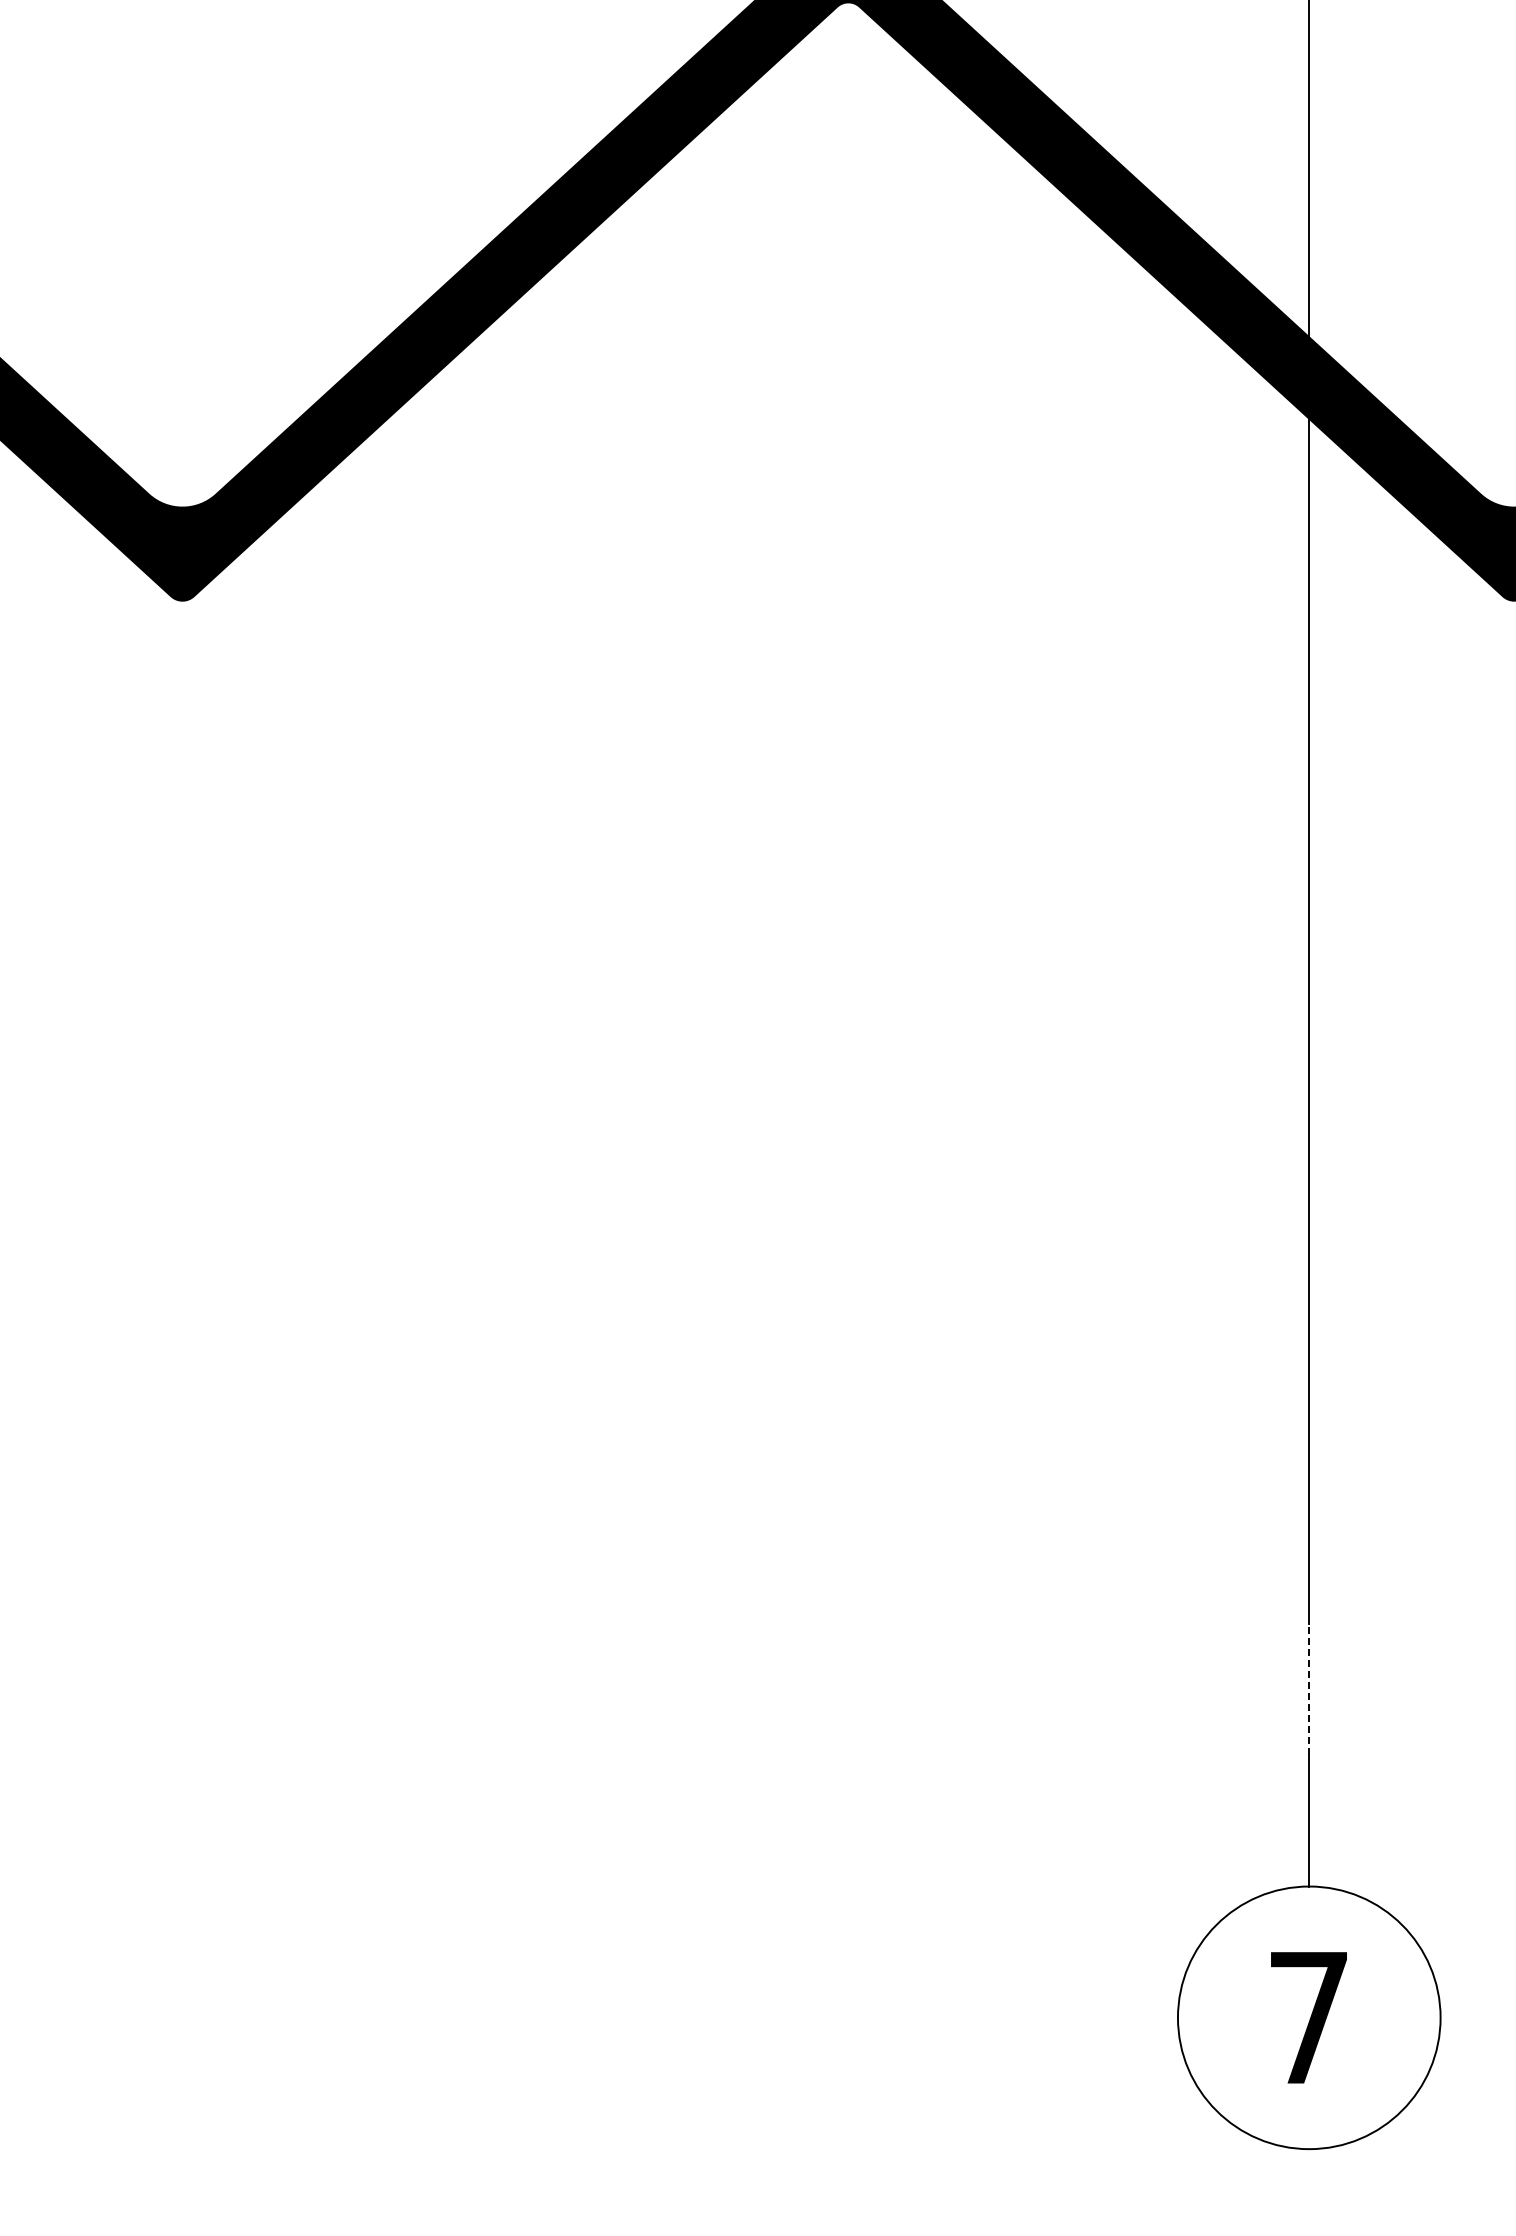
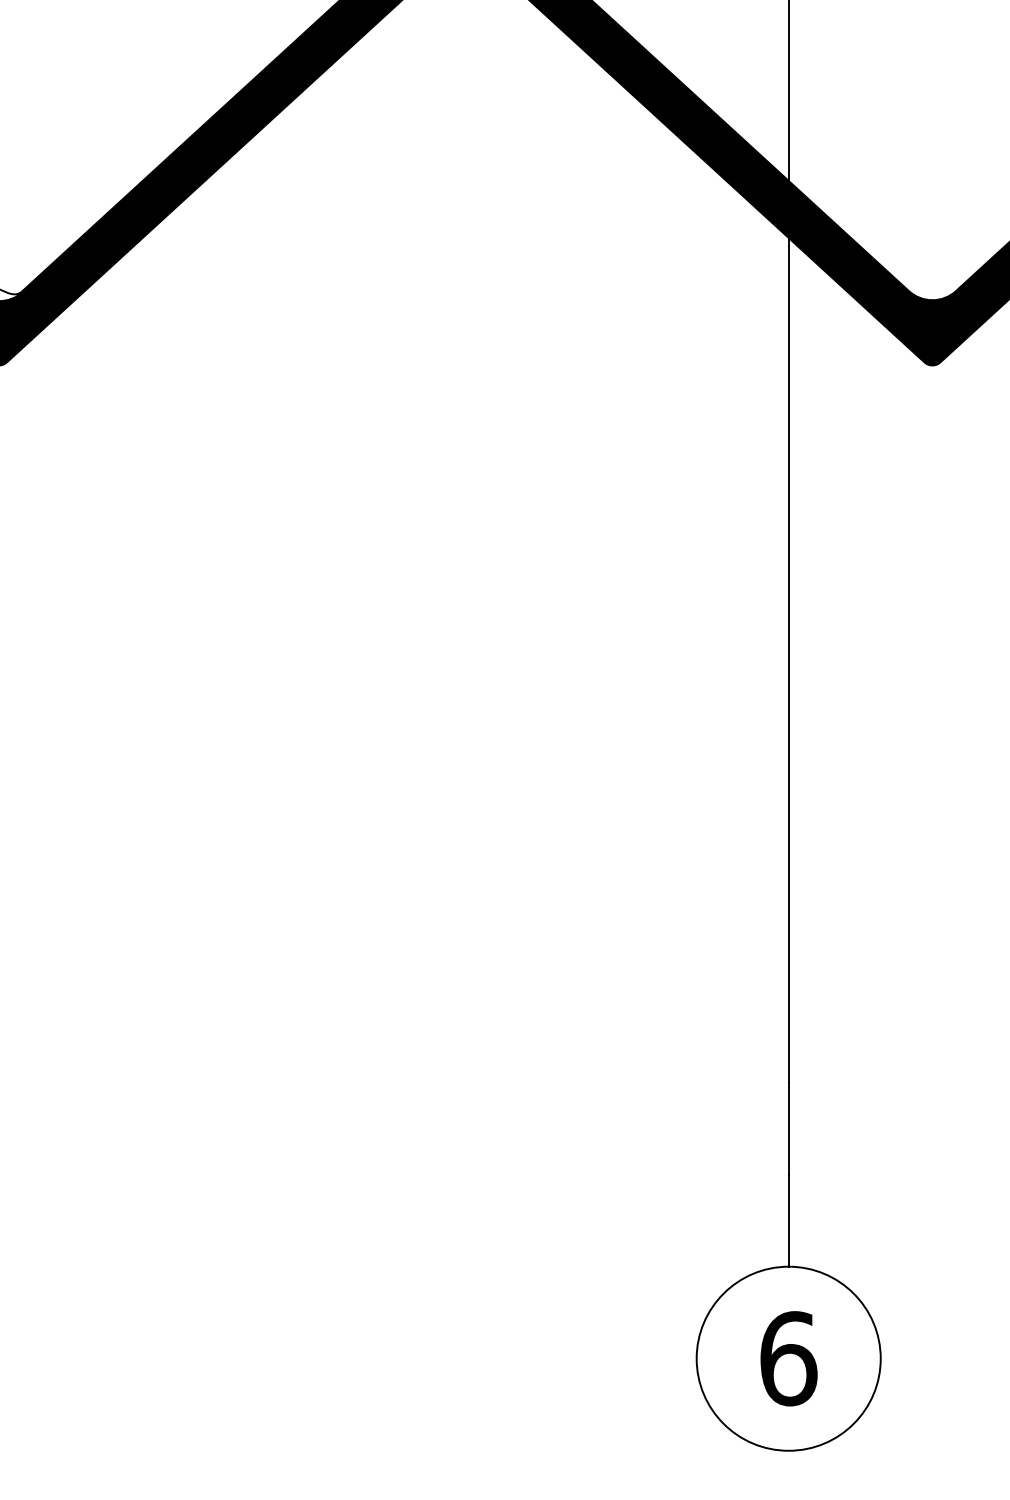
line: (1309, 1689) -> (788, 1128), dashed -> solid
text: (1309, 2017) -> (788, 1358), 7 -> 6

